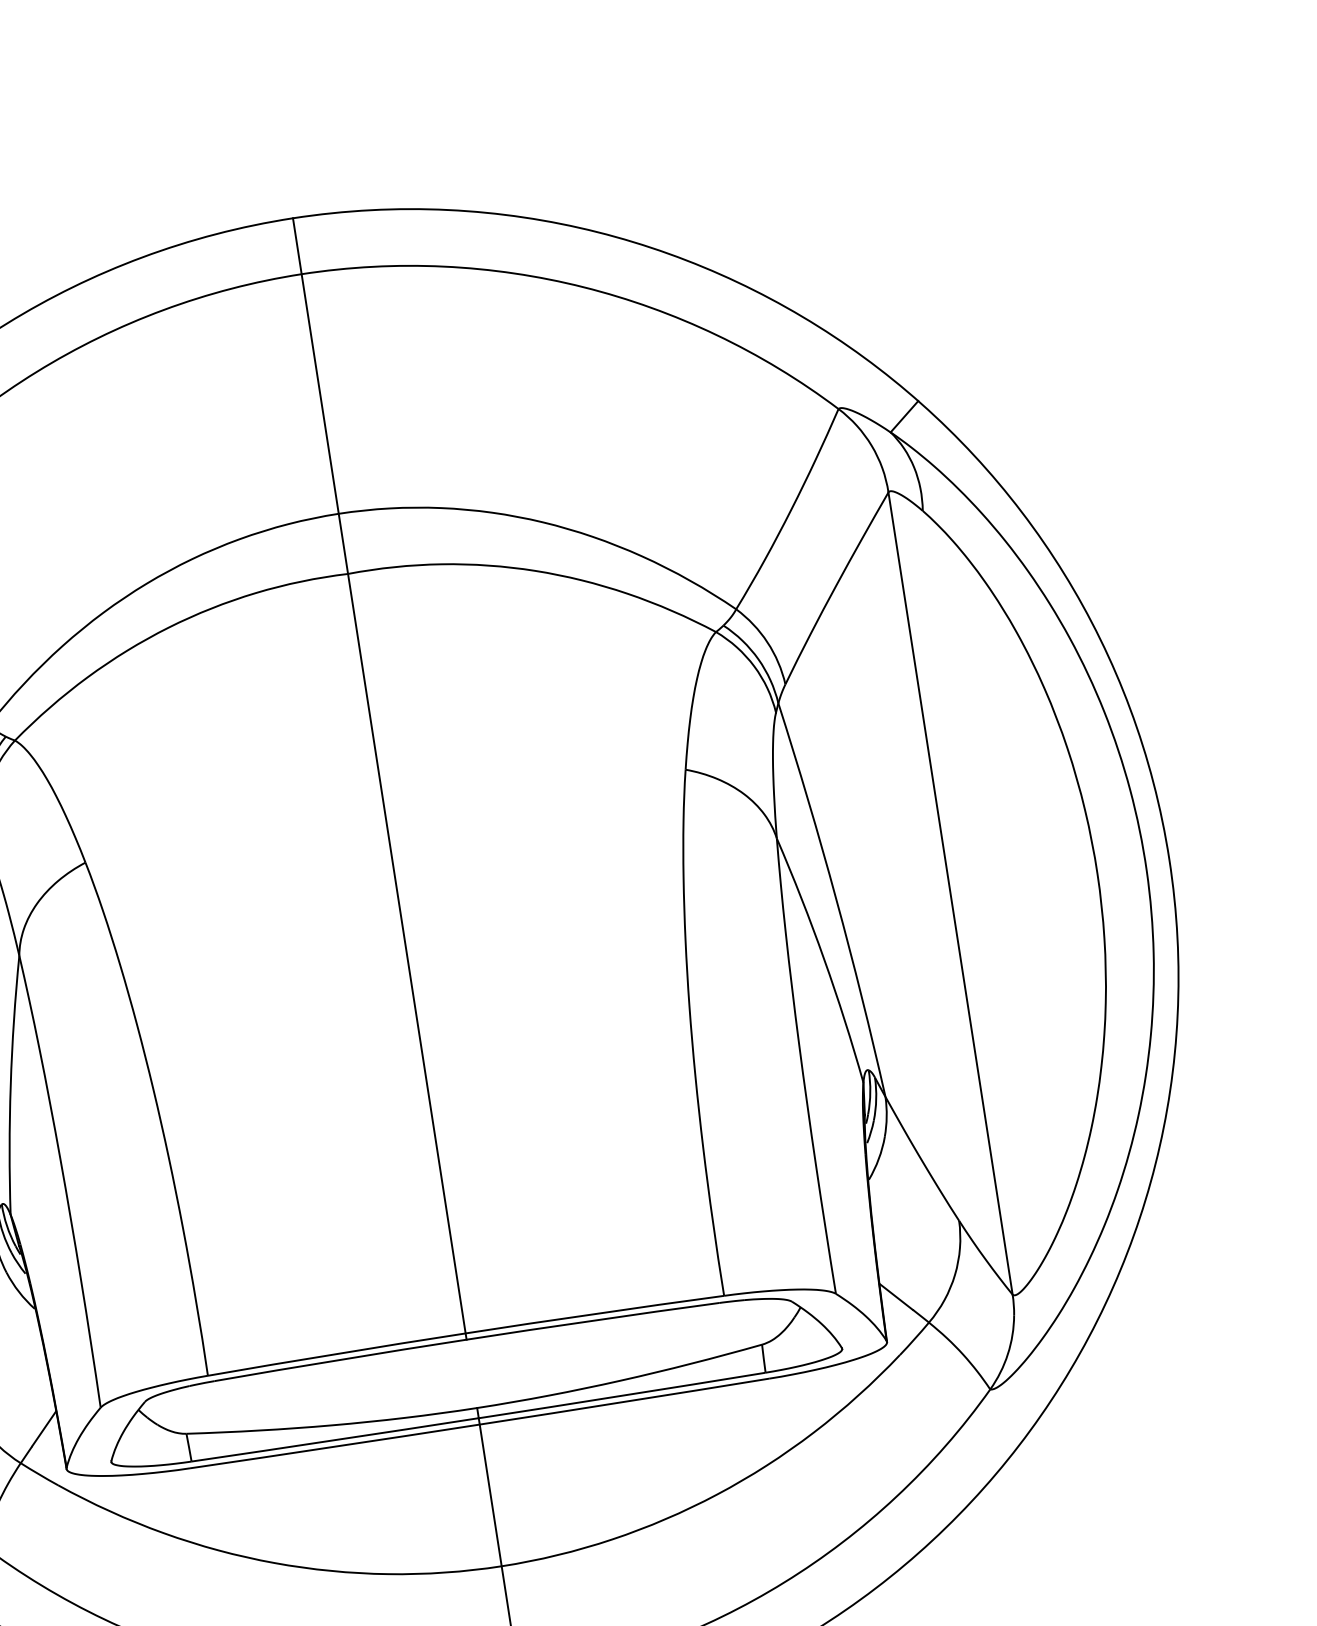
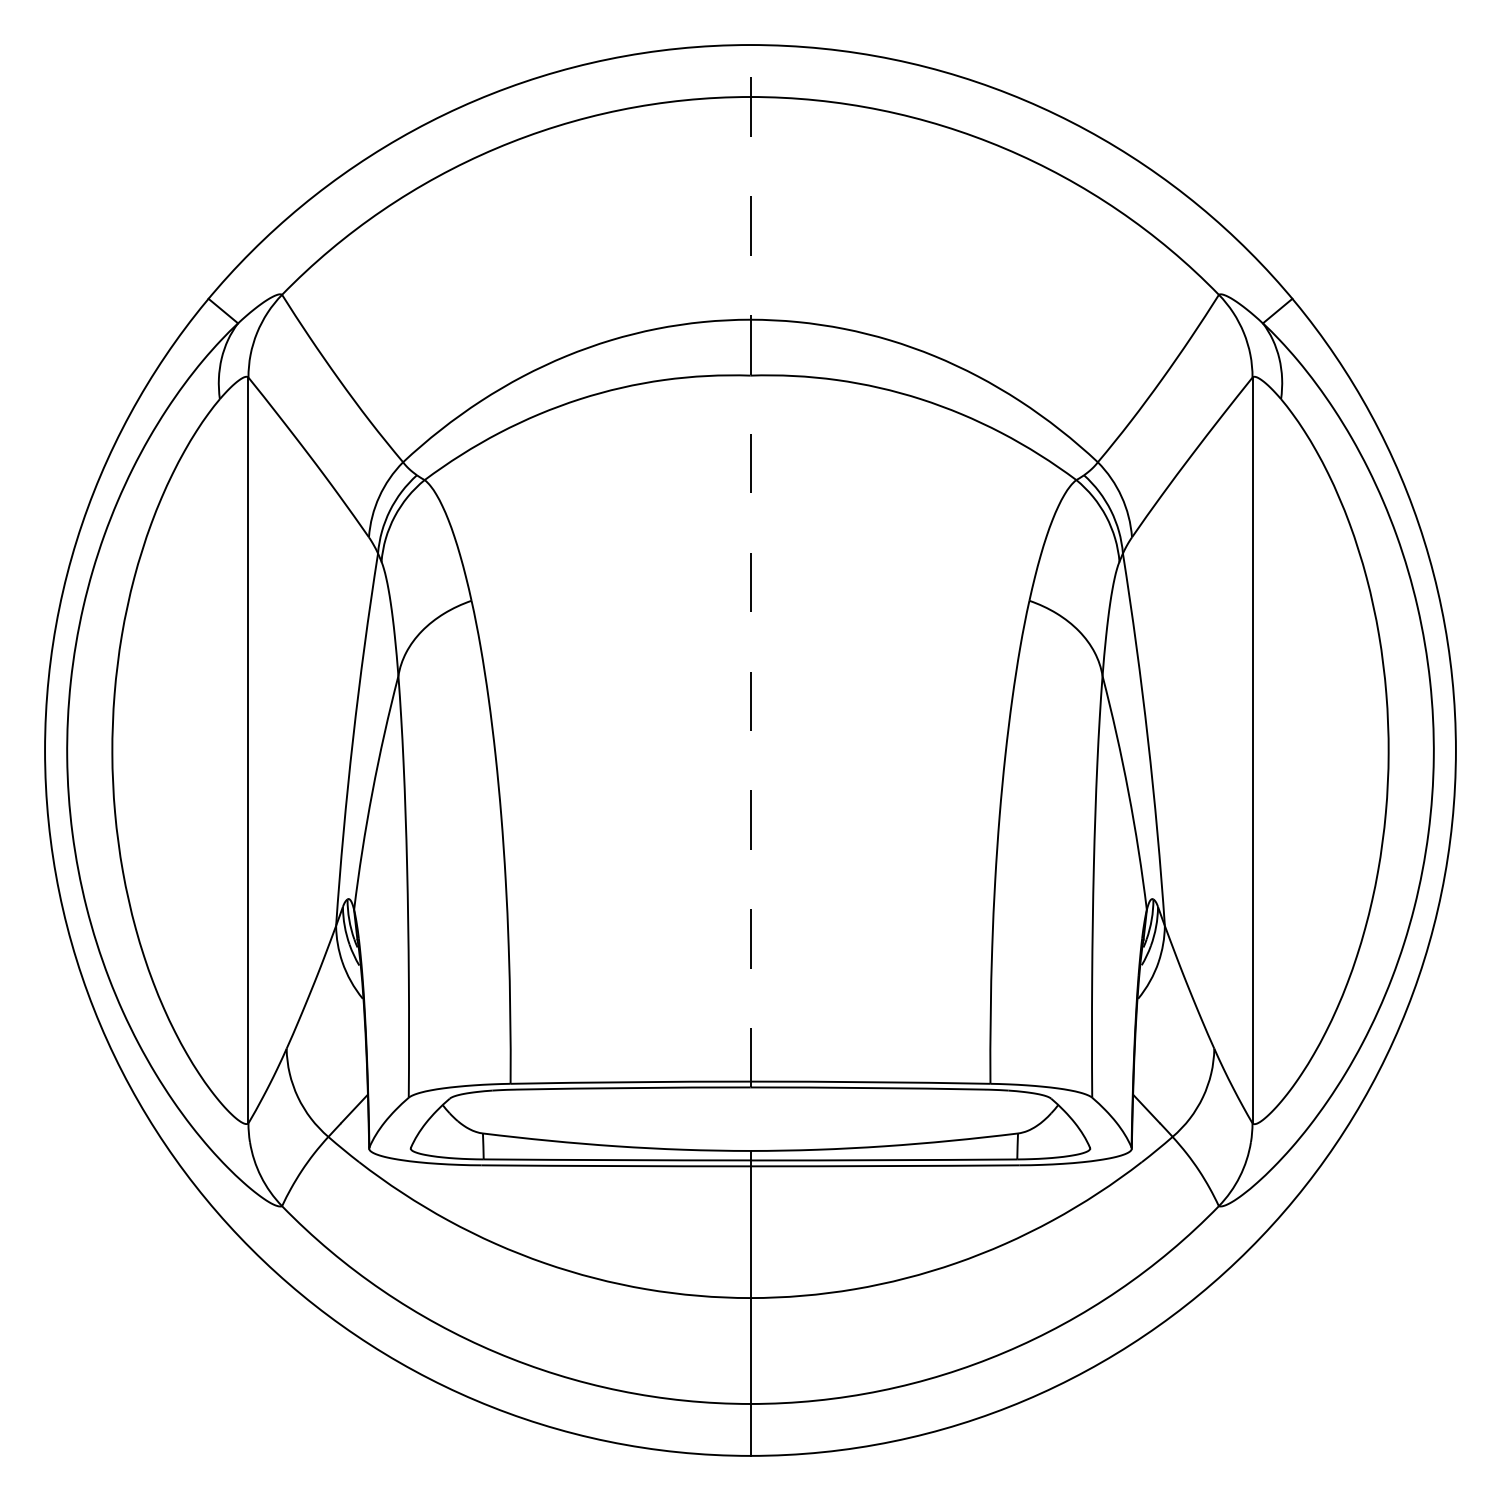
line: (379, 778) -> (750, 565), solid -> dashed

